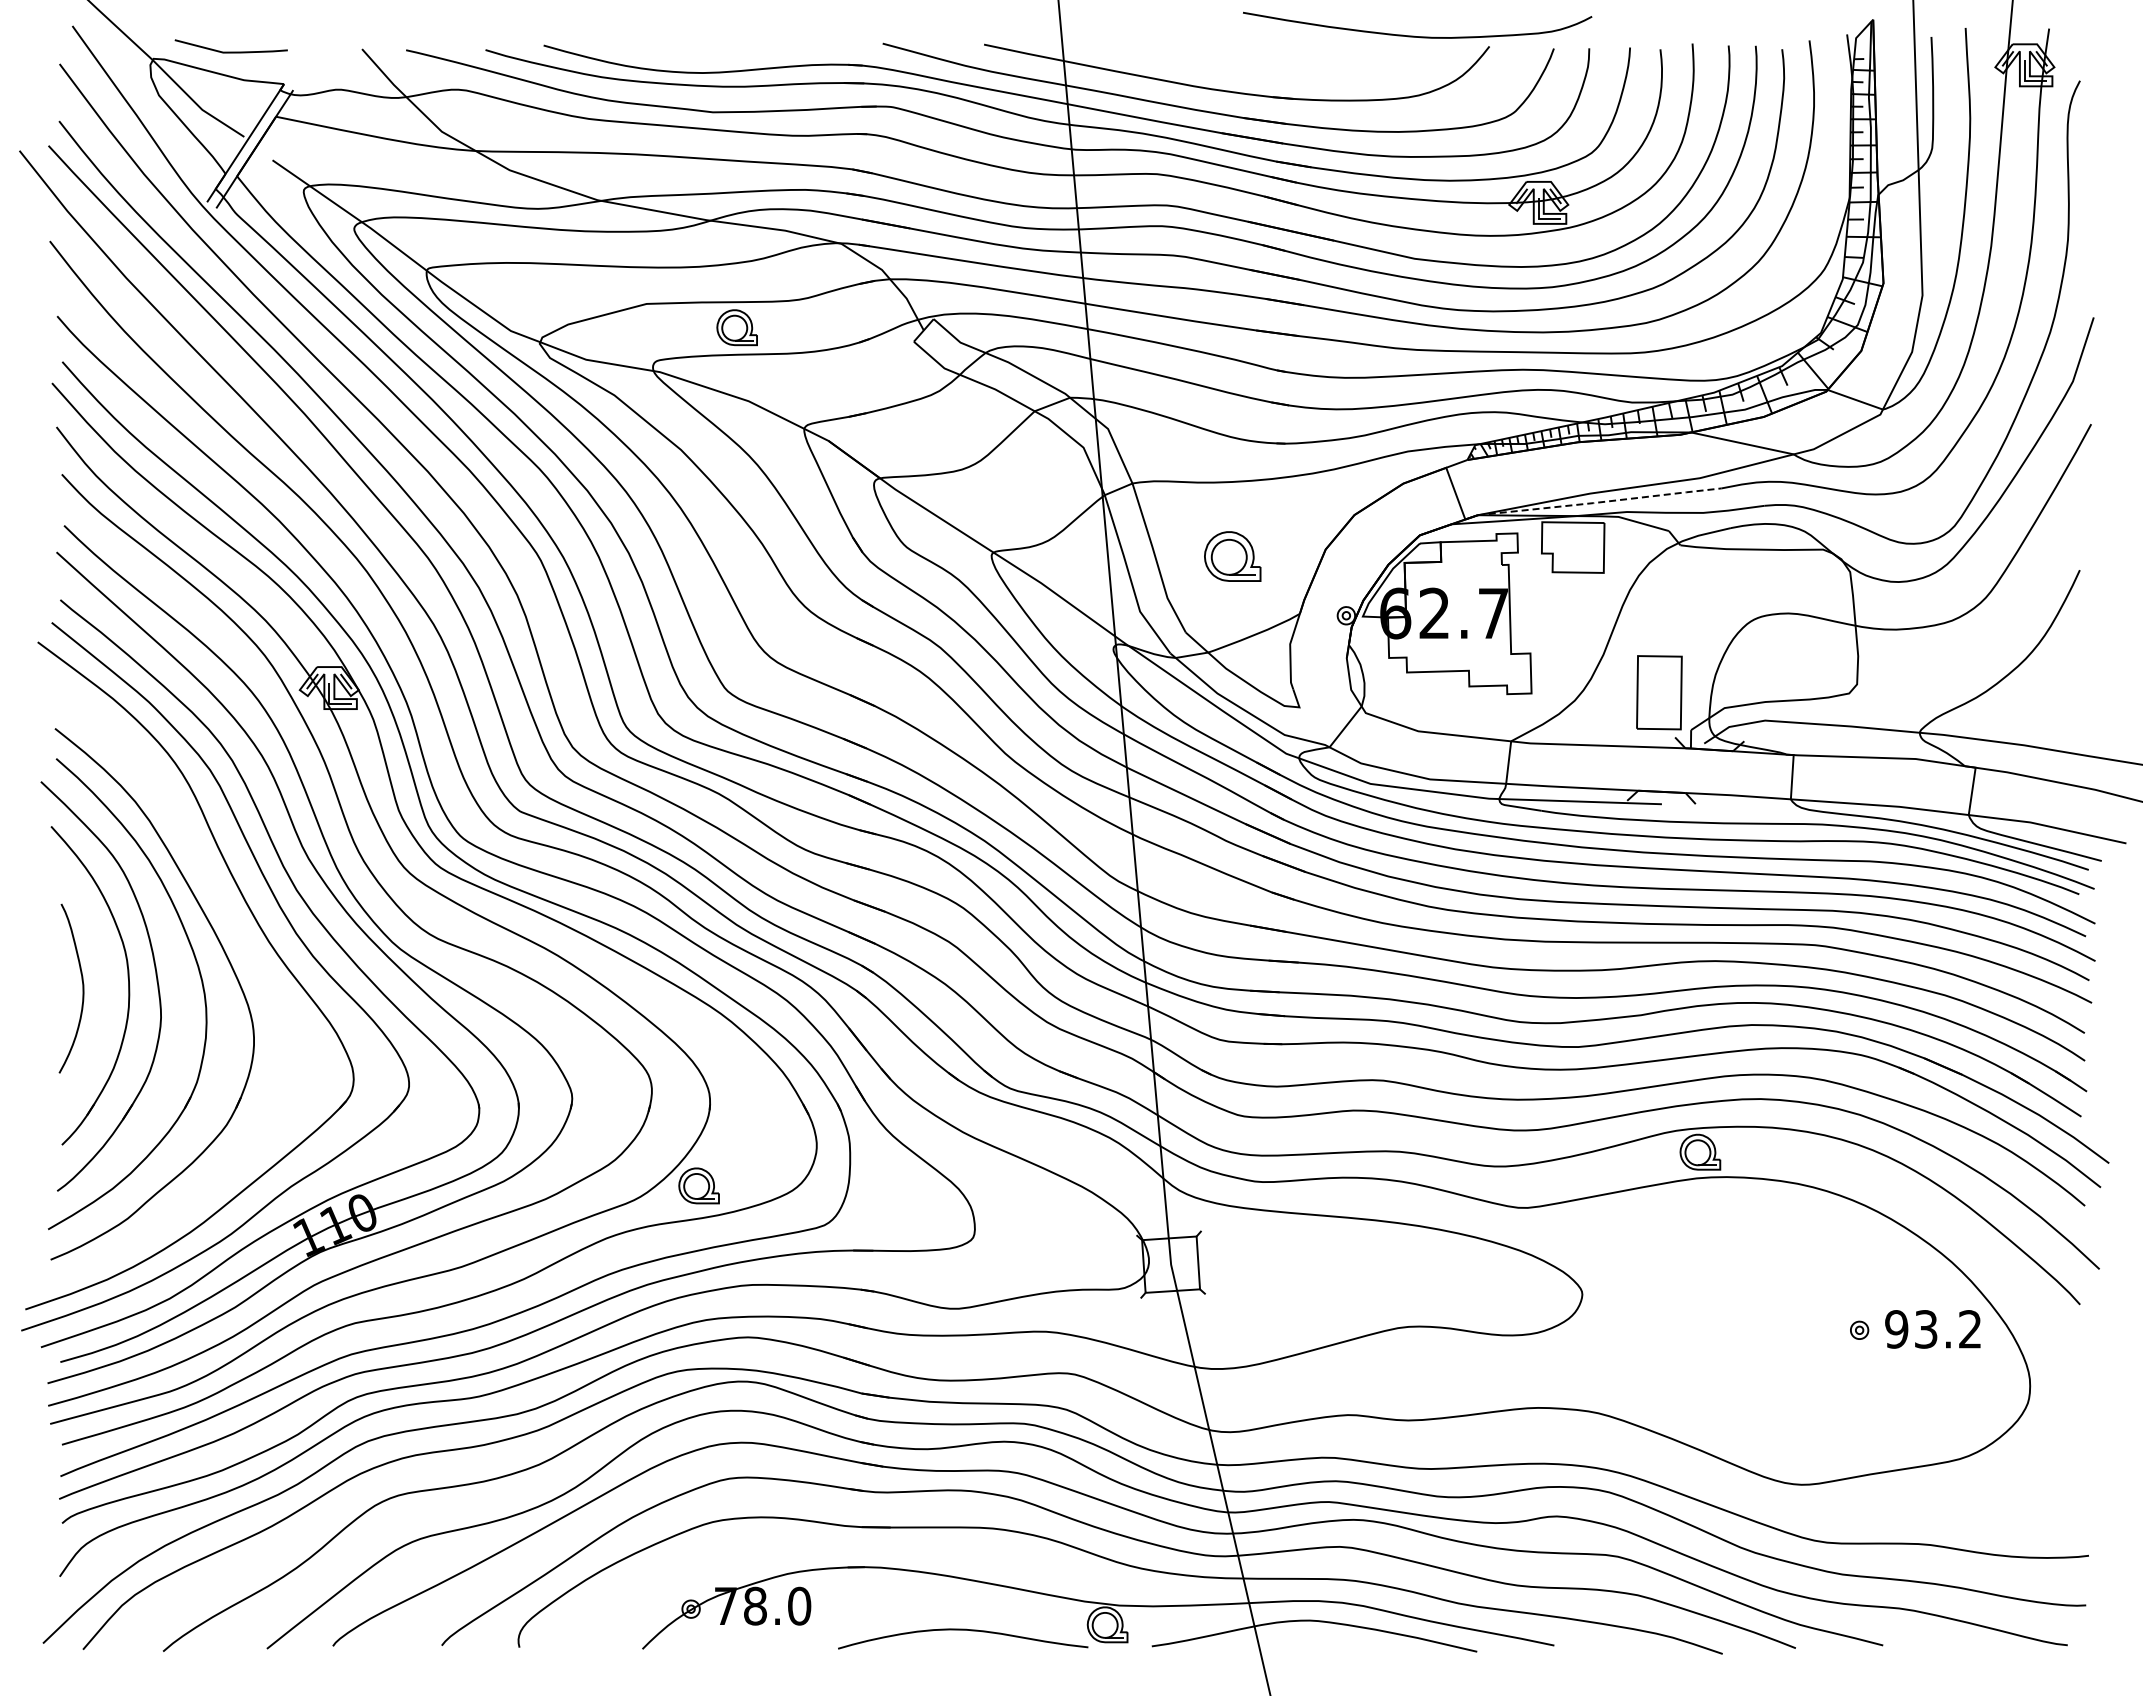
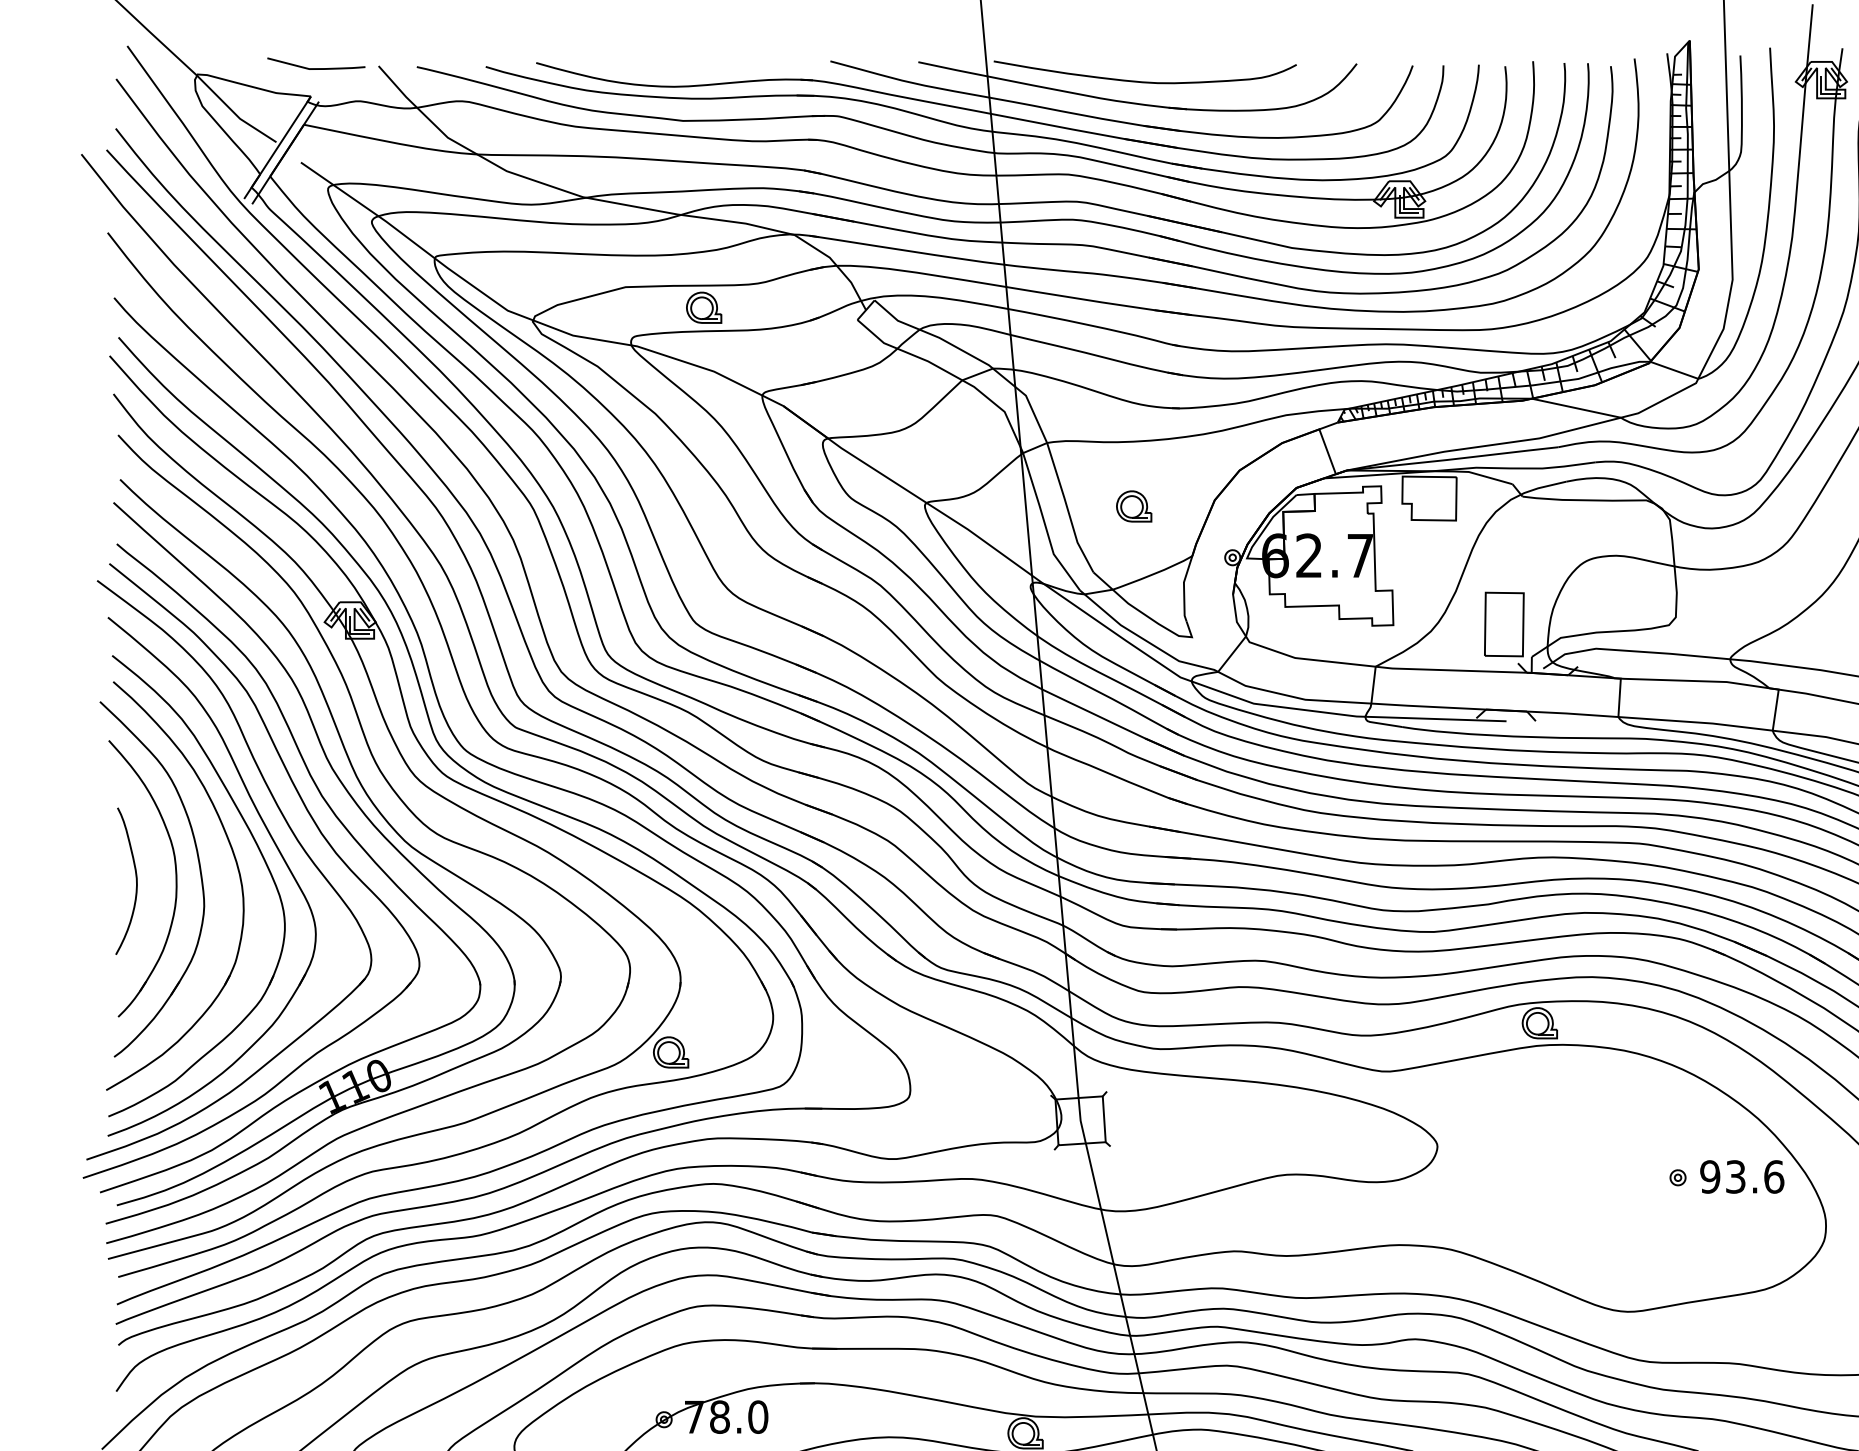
curve: (1414, 35) -> (1142, 81), moved
curve: (230, 51) -> (315, 68), moved
line: (1600, 502) -> (1453, 459), dashed -> solid
part: (1232, 556) -> (1133, 506), size x0.71
part: (240, 943) -> (273, 842), added
text: (1970, 1329) -> (1774, 1177), 93.2 -> 93.6

